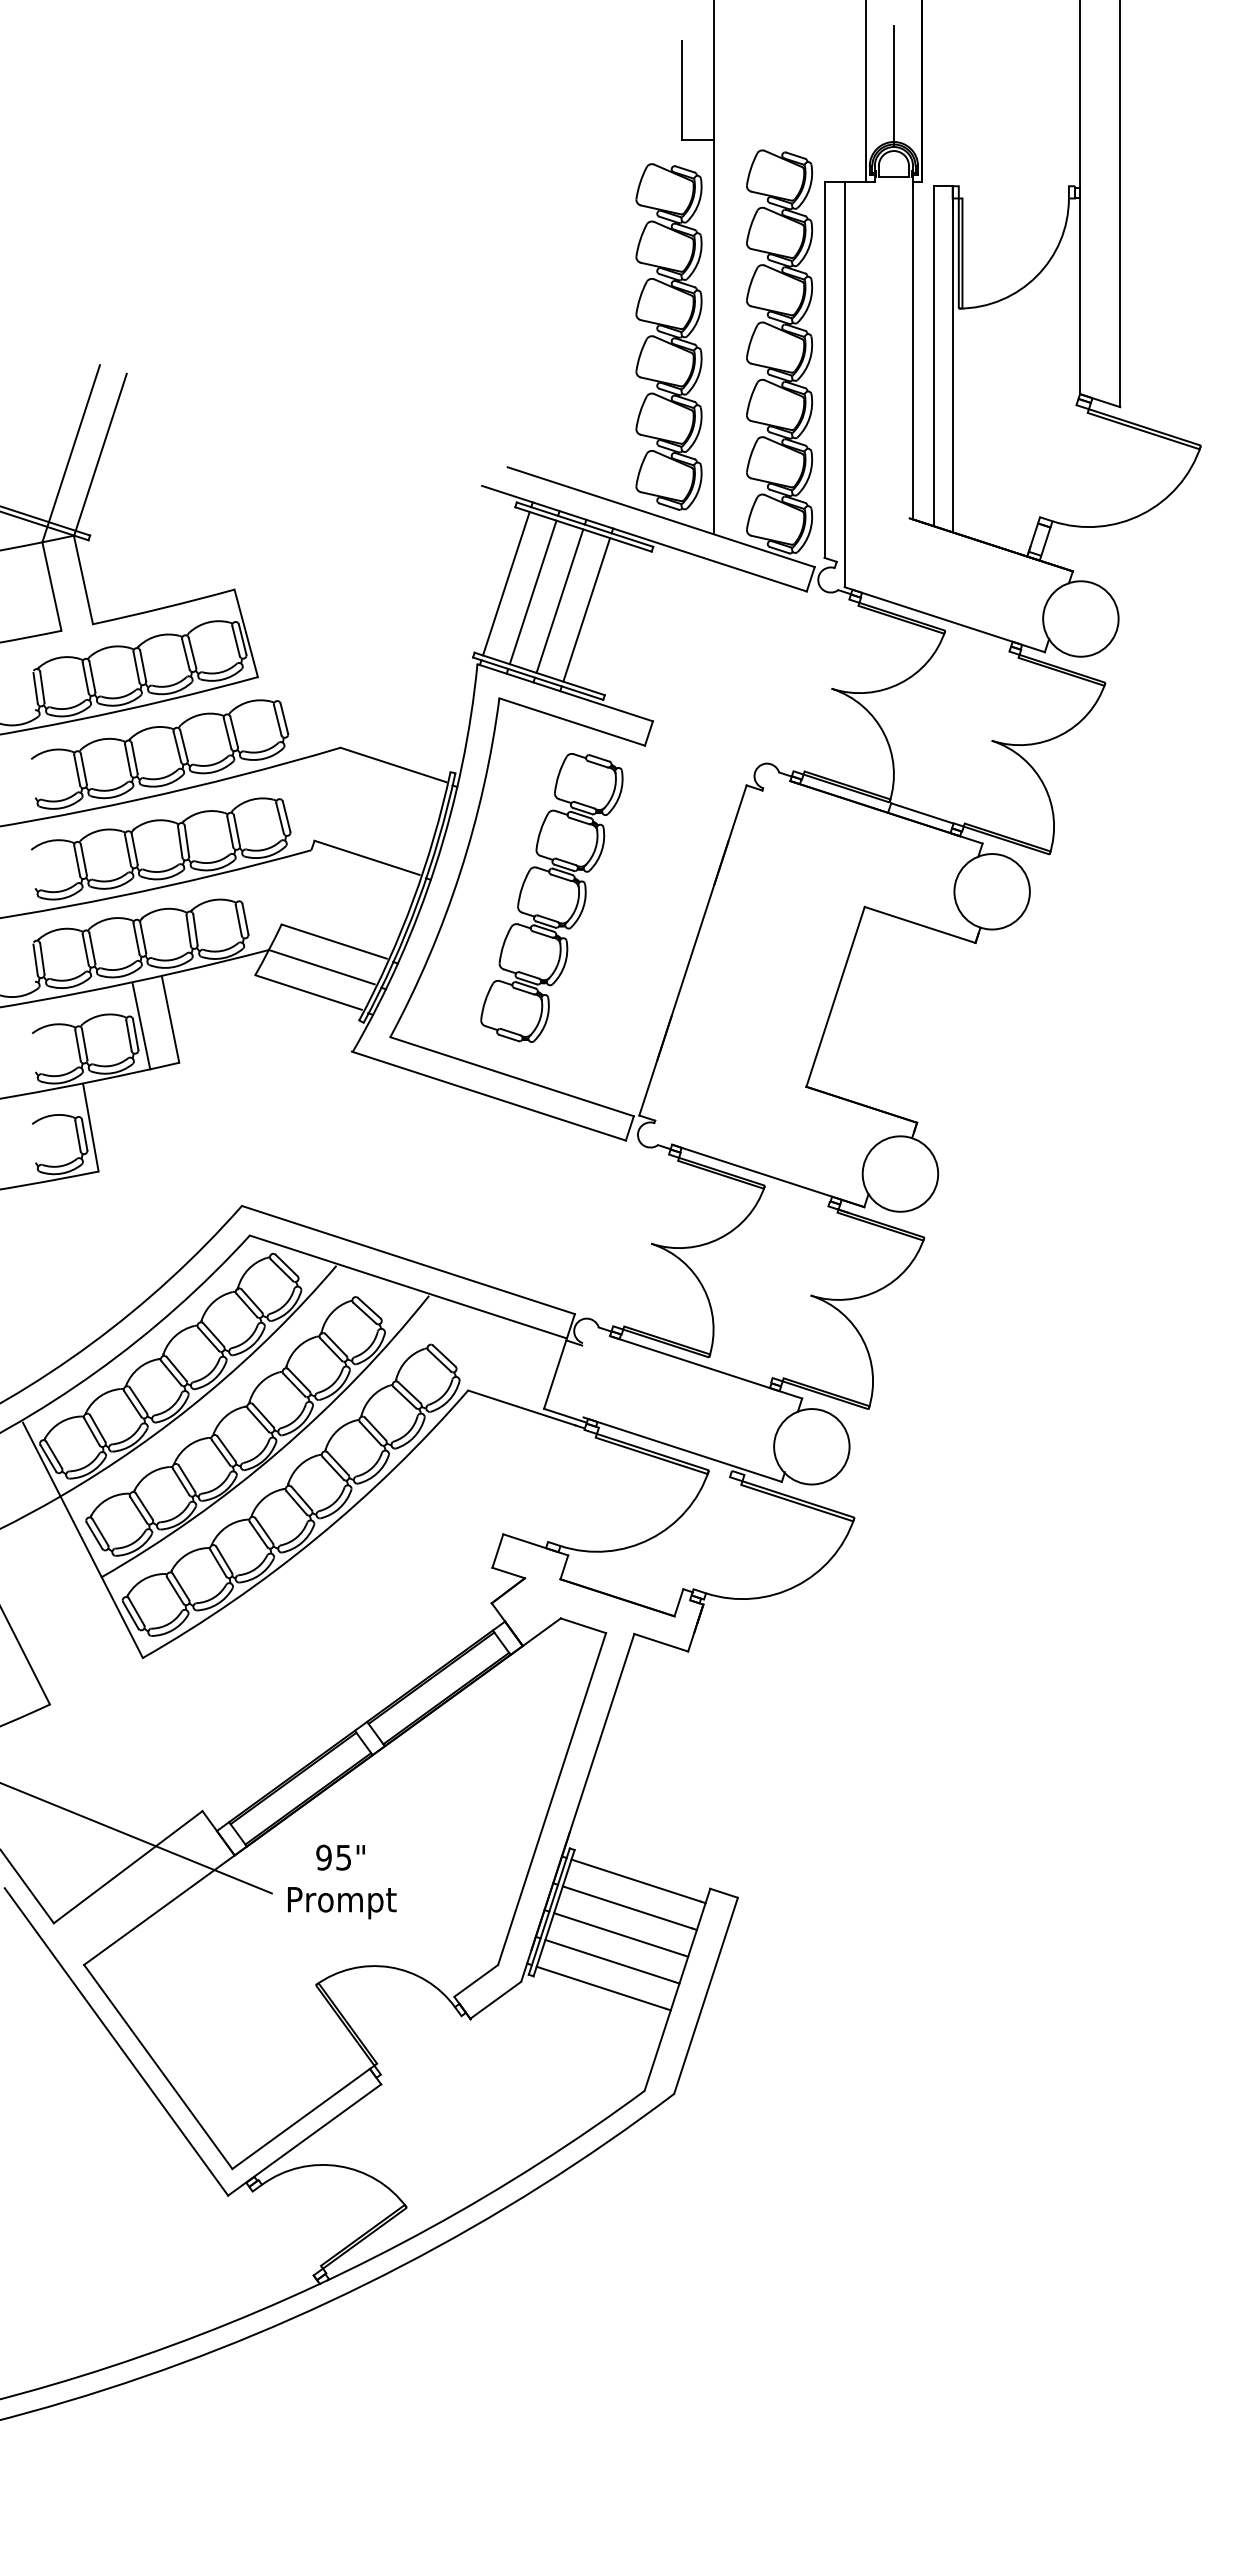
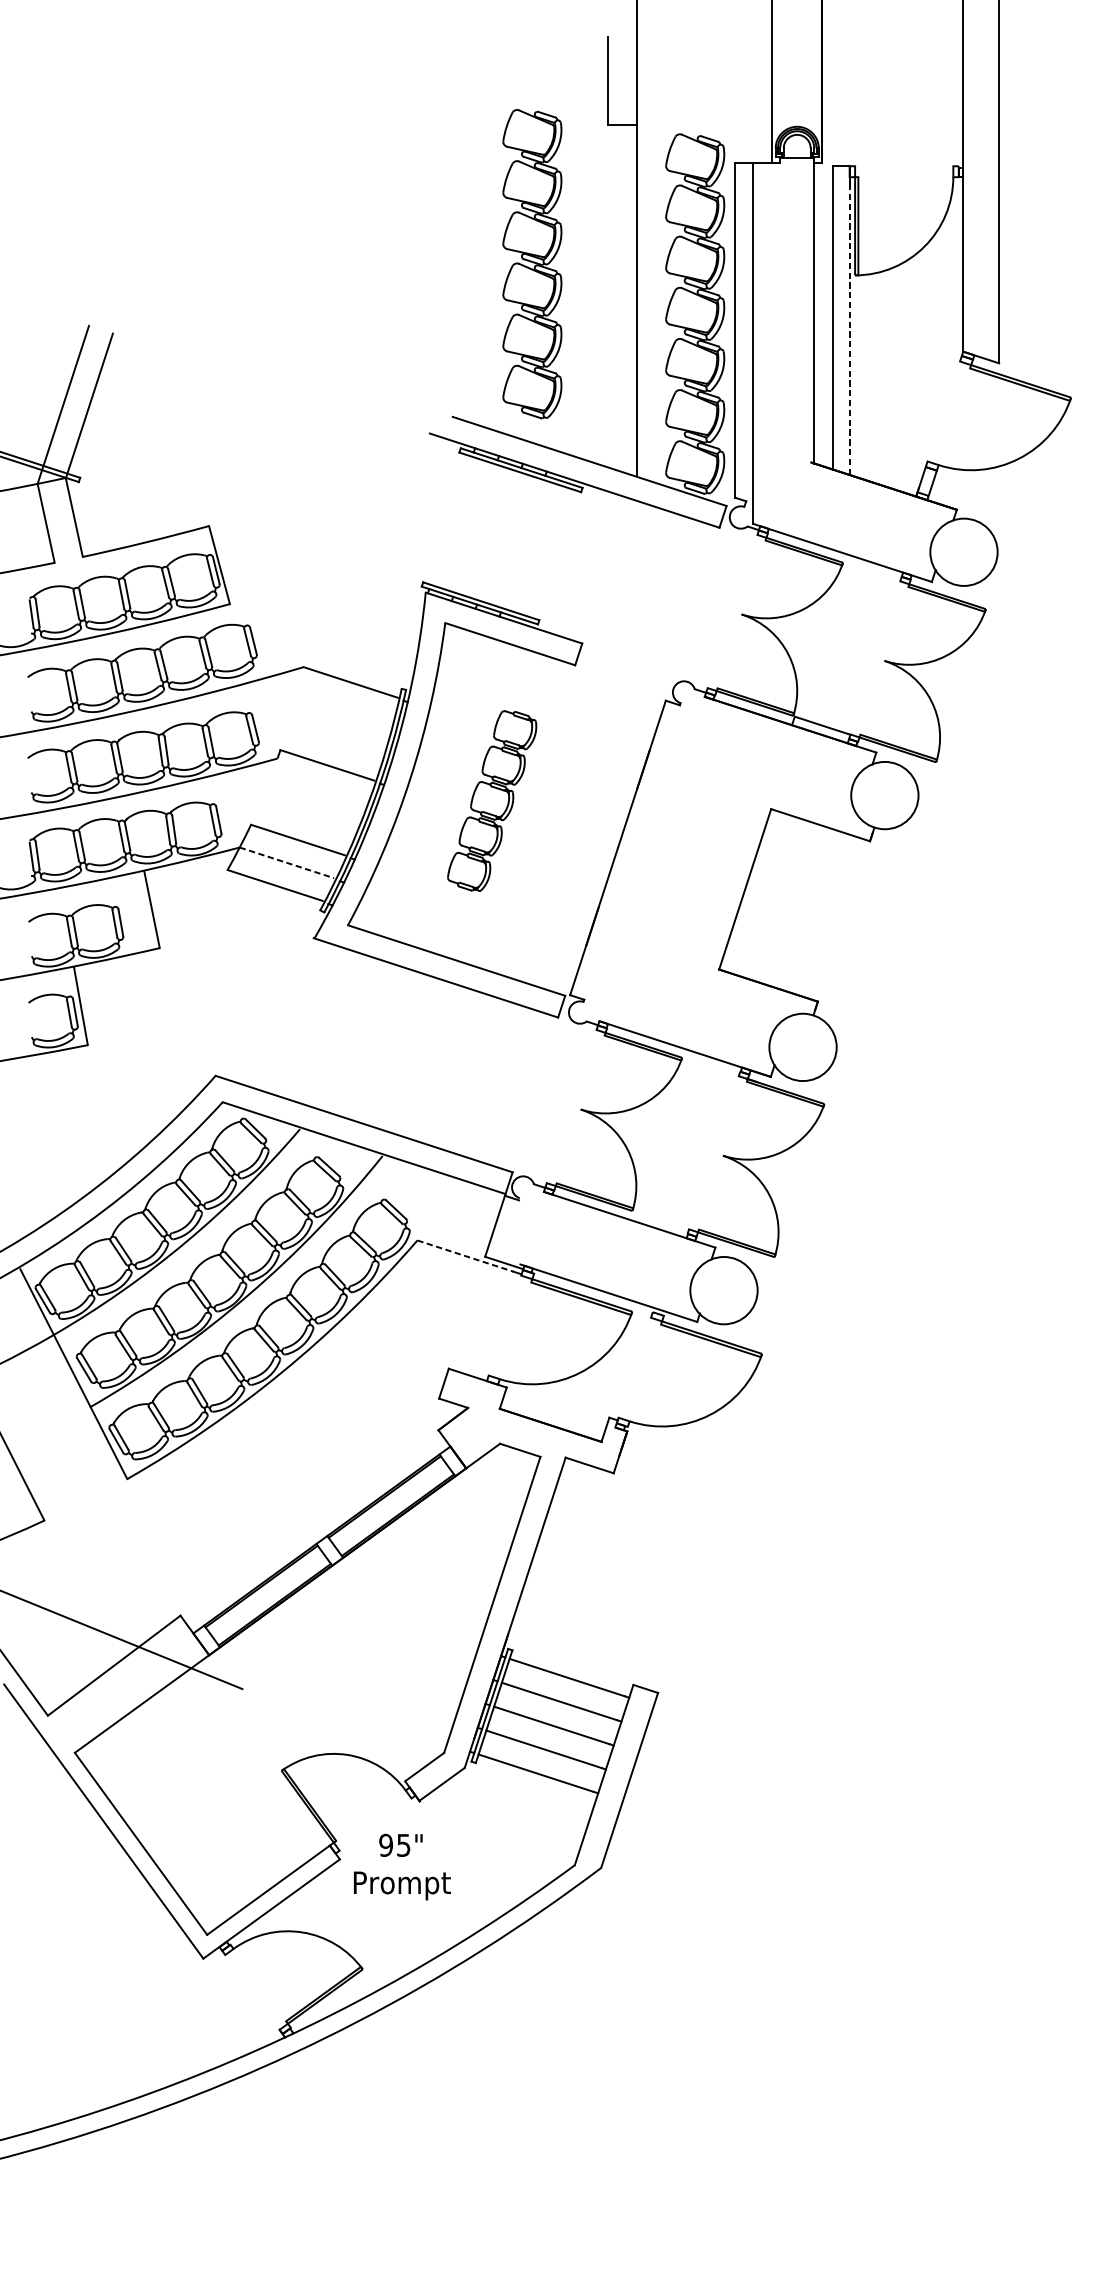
line: (893, 86) -> (796, 77), removed
part: (668, 336) -> (531, 263), moved
line: (952, 358) -> (849, 319), solid -> dashed
line: (506, 583) -> (451, 520), removed
line: (532, 592) -> (474, 528), removed
line: (559, 600) -> (498, 535), removed
line: (586, 609) -> (523, 543), removed
part: (551, 897) -> (491, 800), size x0.7
line: (321, 967) -> (286, 863), solid -> dashed
line: (141, 1025) -> (126, 914), removed
line: (521, 1408) -> (465, 1256), solid -> dashed
text: (342, 1881) -> (402, 1866), moved

